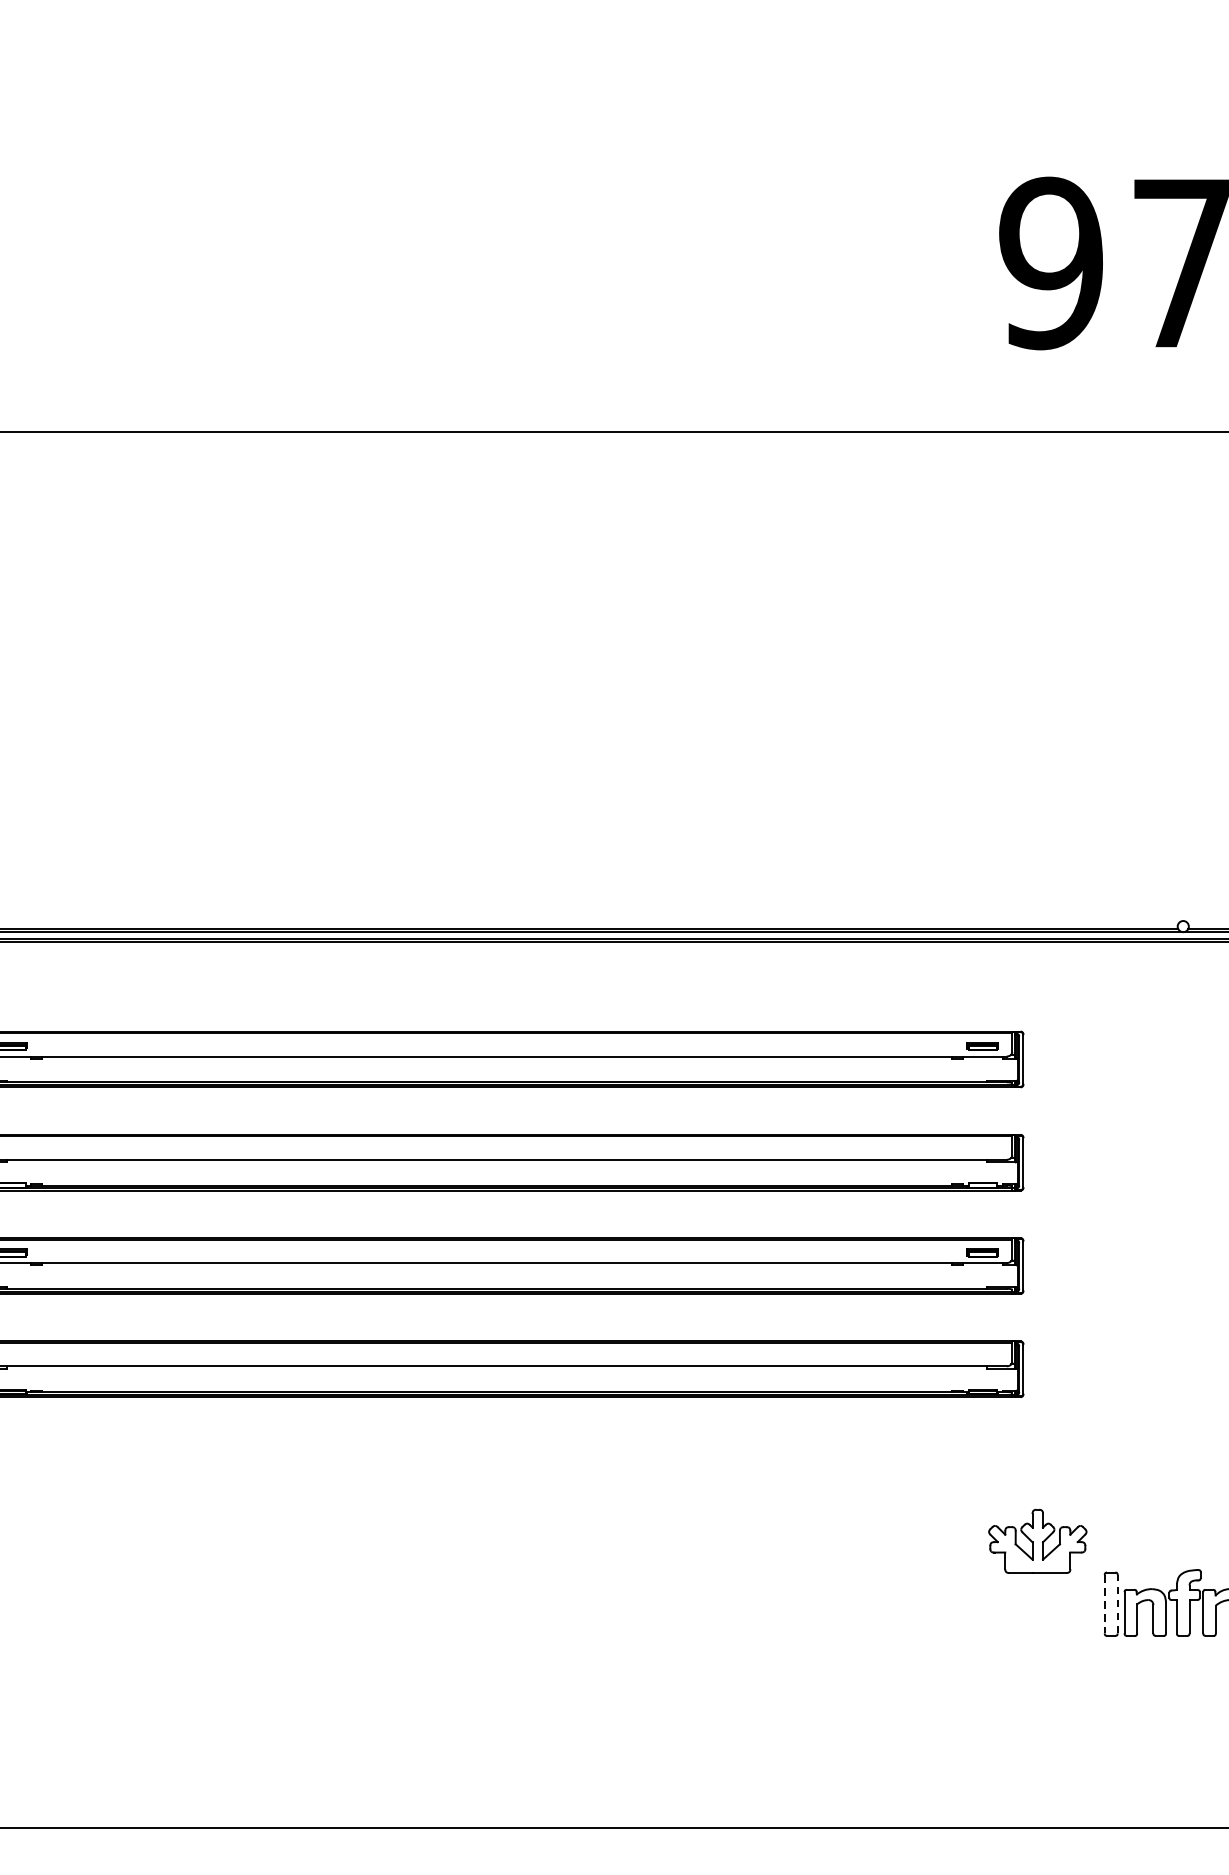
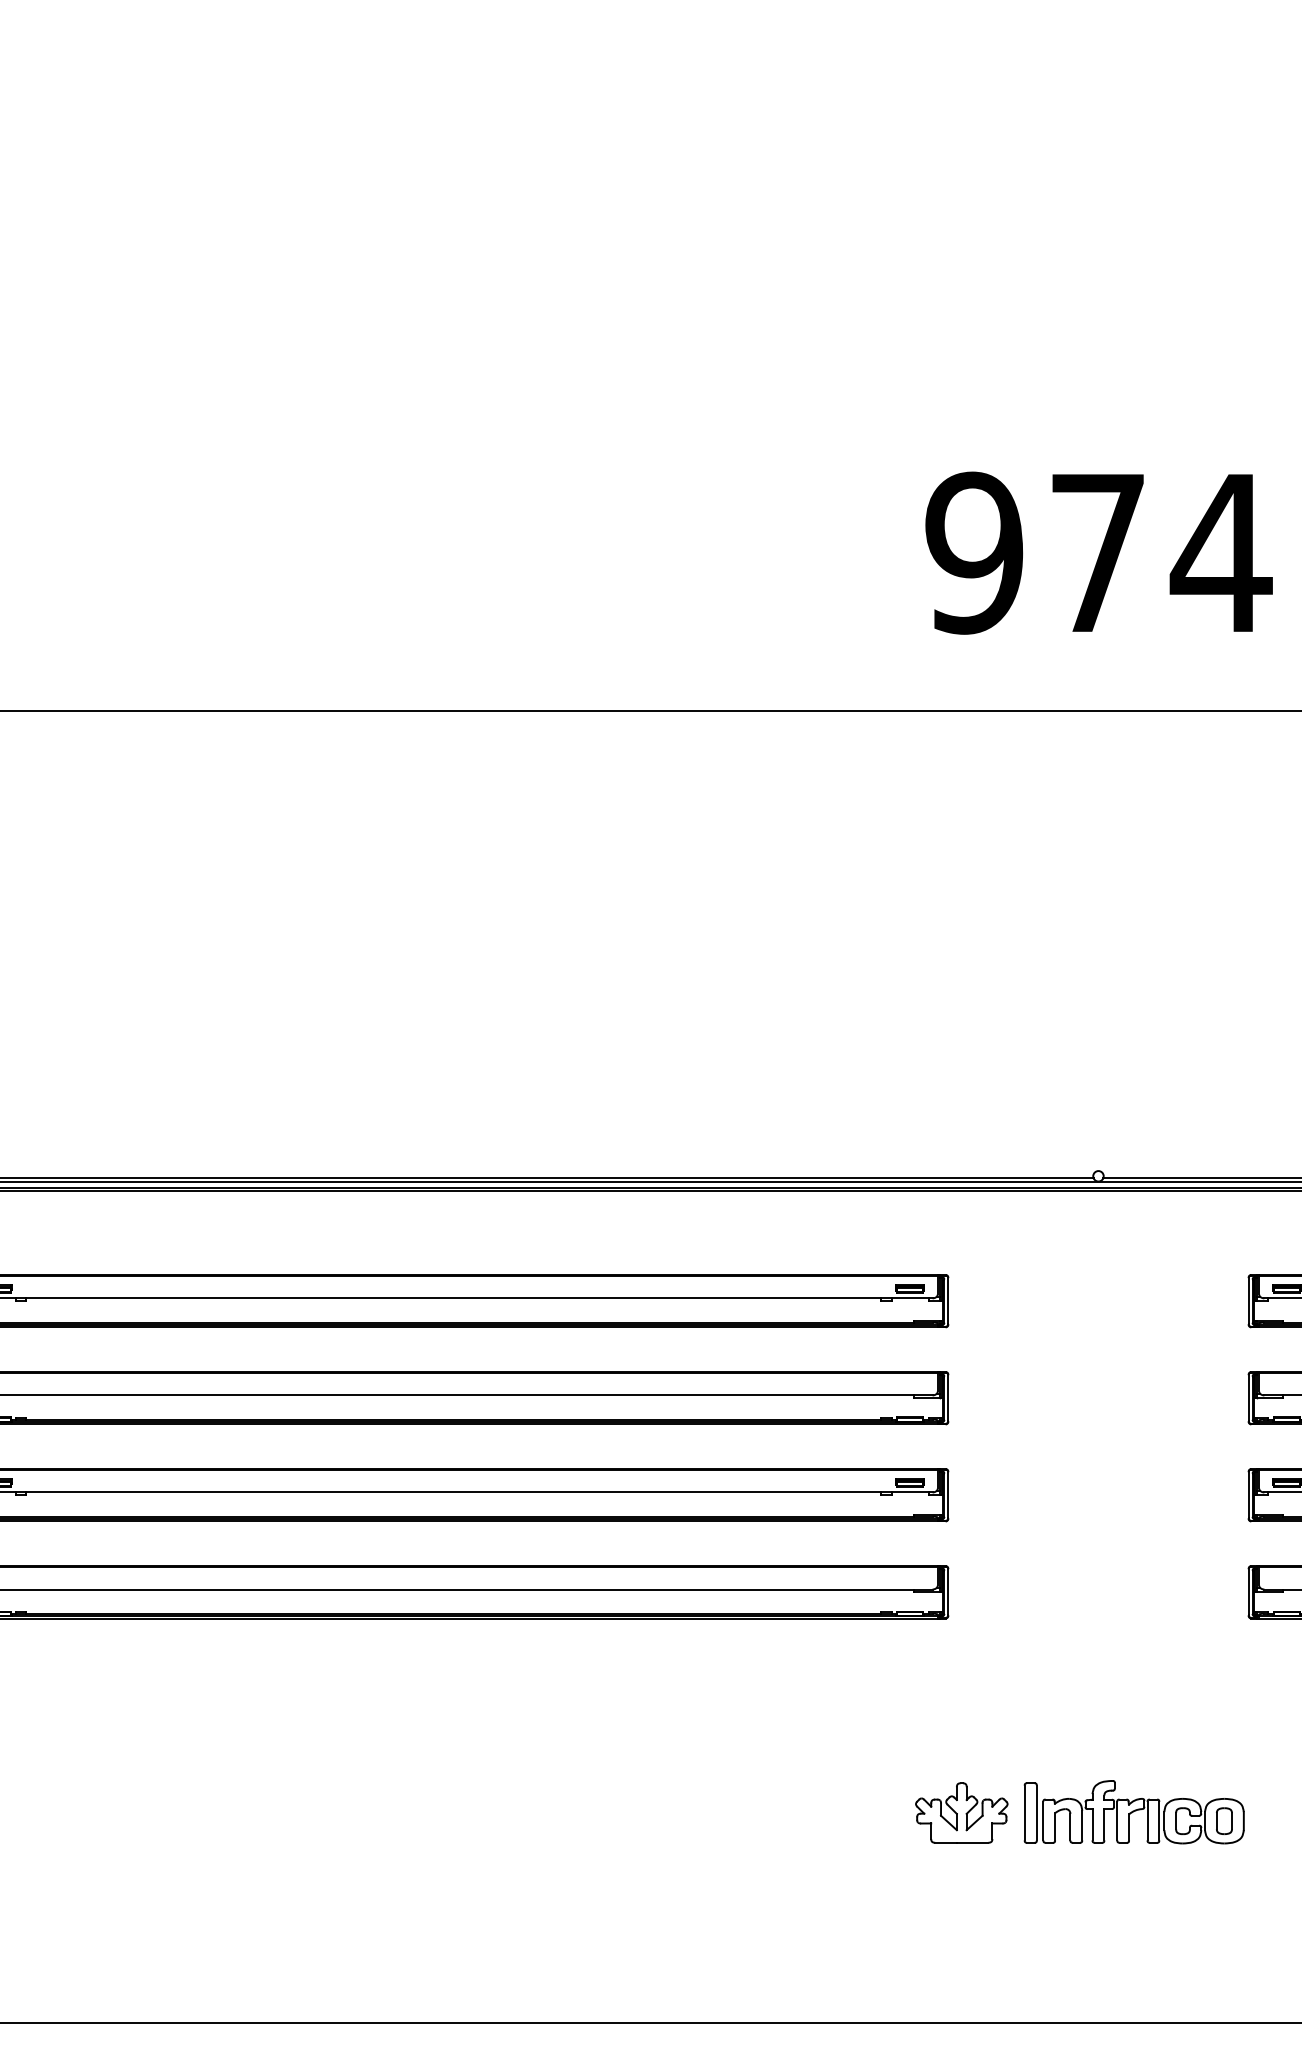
part: (1037, 1540) -> (961, 1812), moved
line: (1117, 1603) -> (1036, 1812), dashed -> solid
line: (1104, 1604) -> (1024, 1813), dashed -> solid

